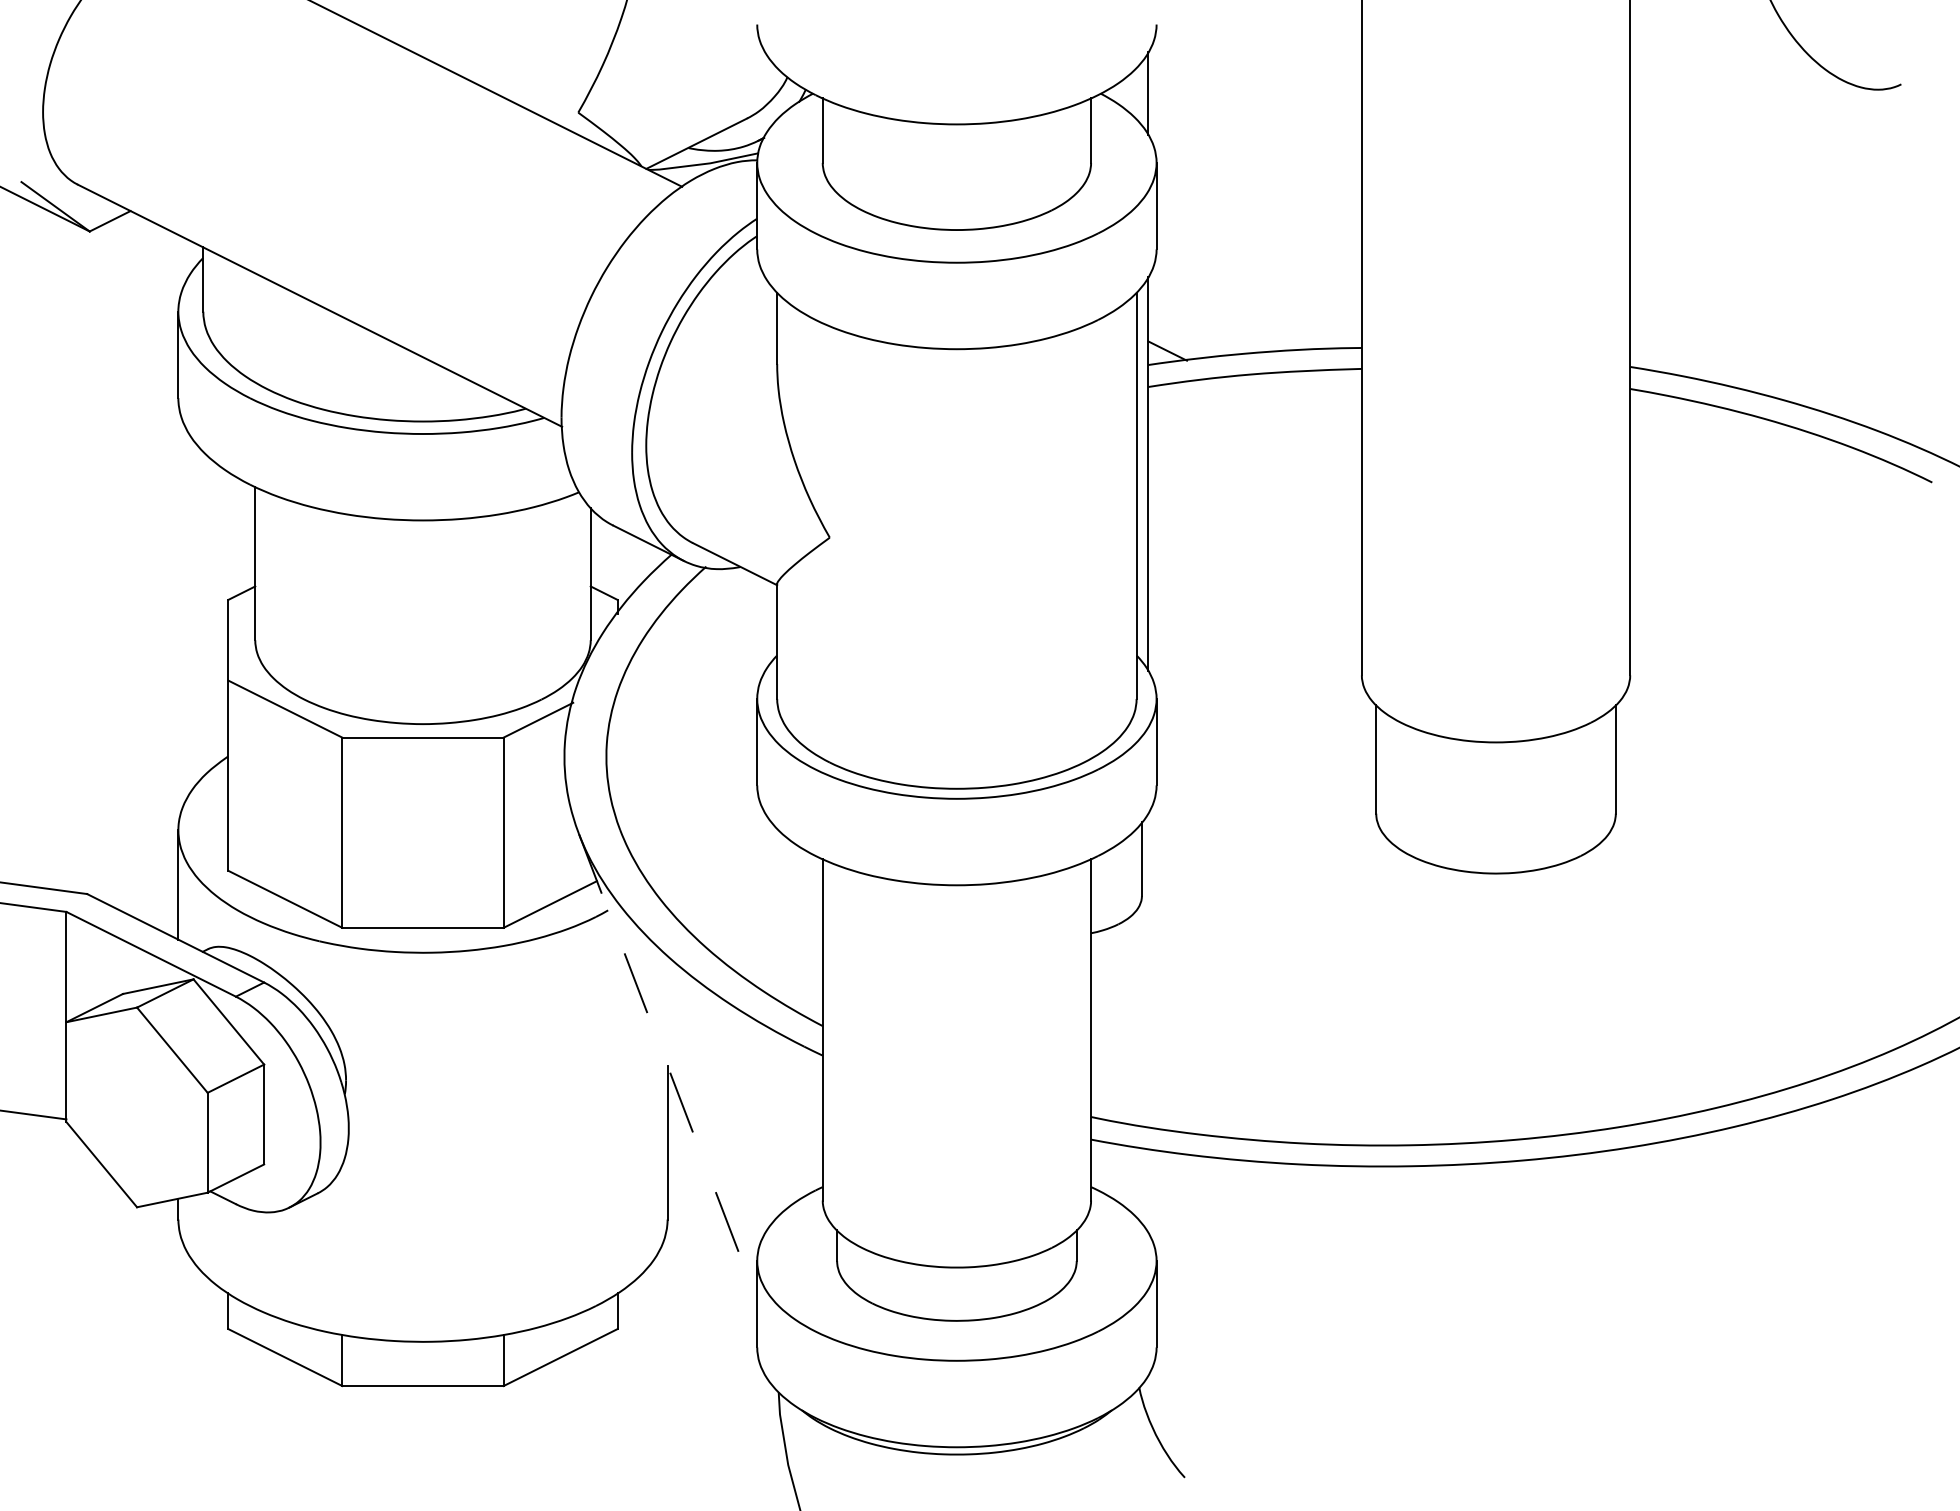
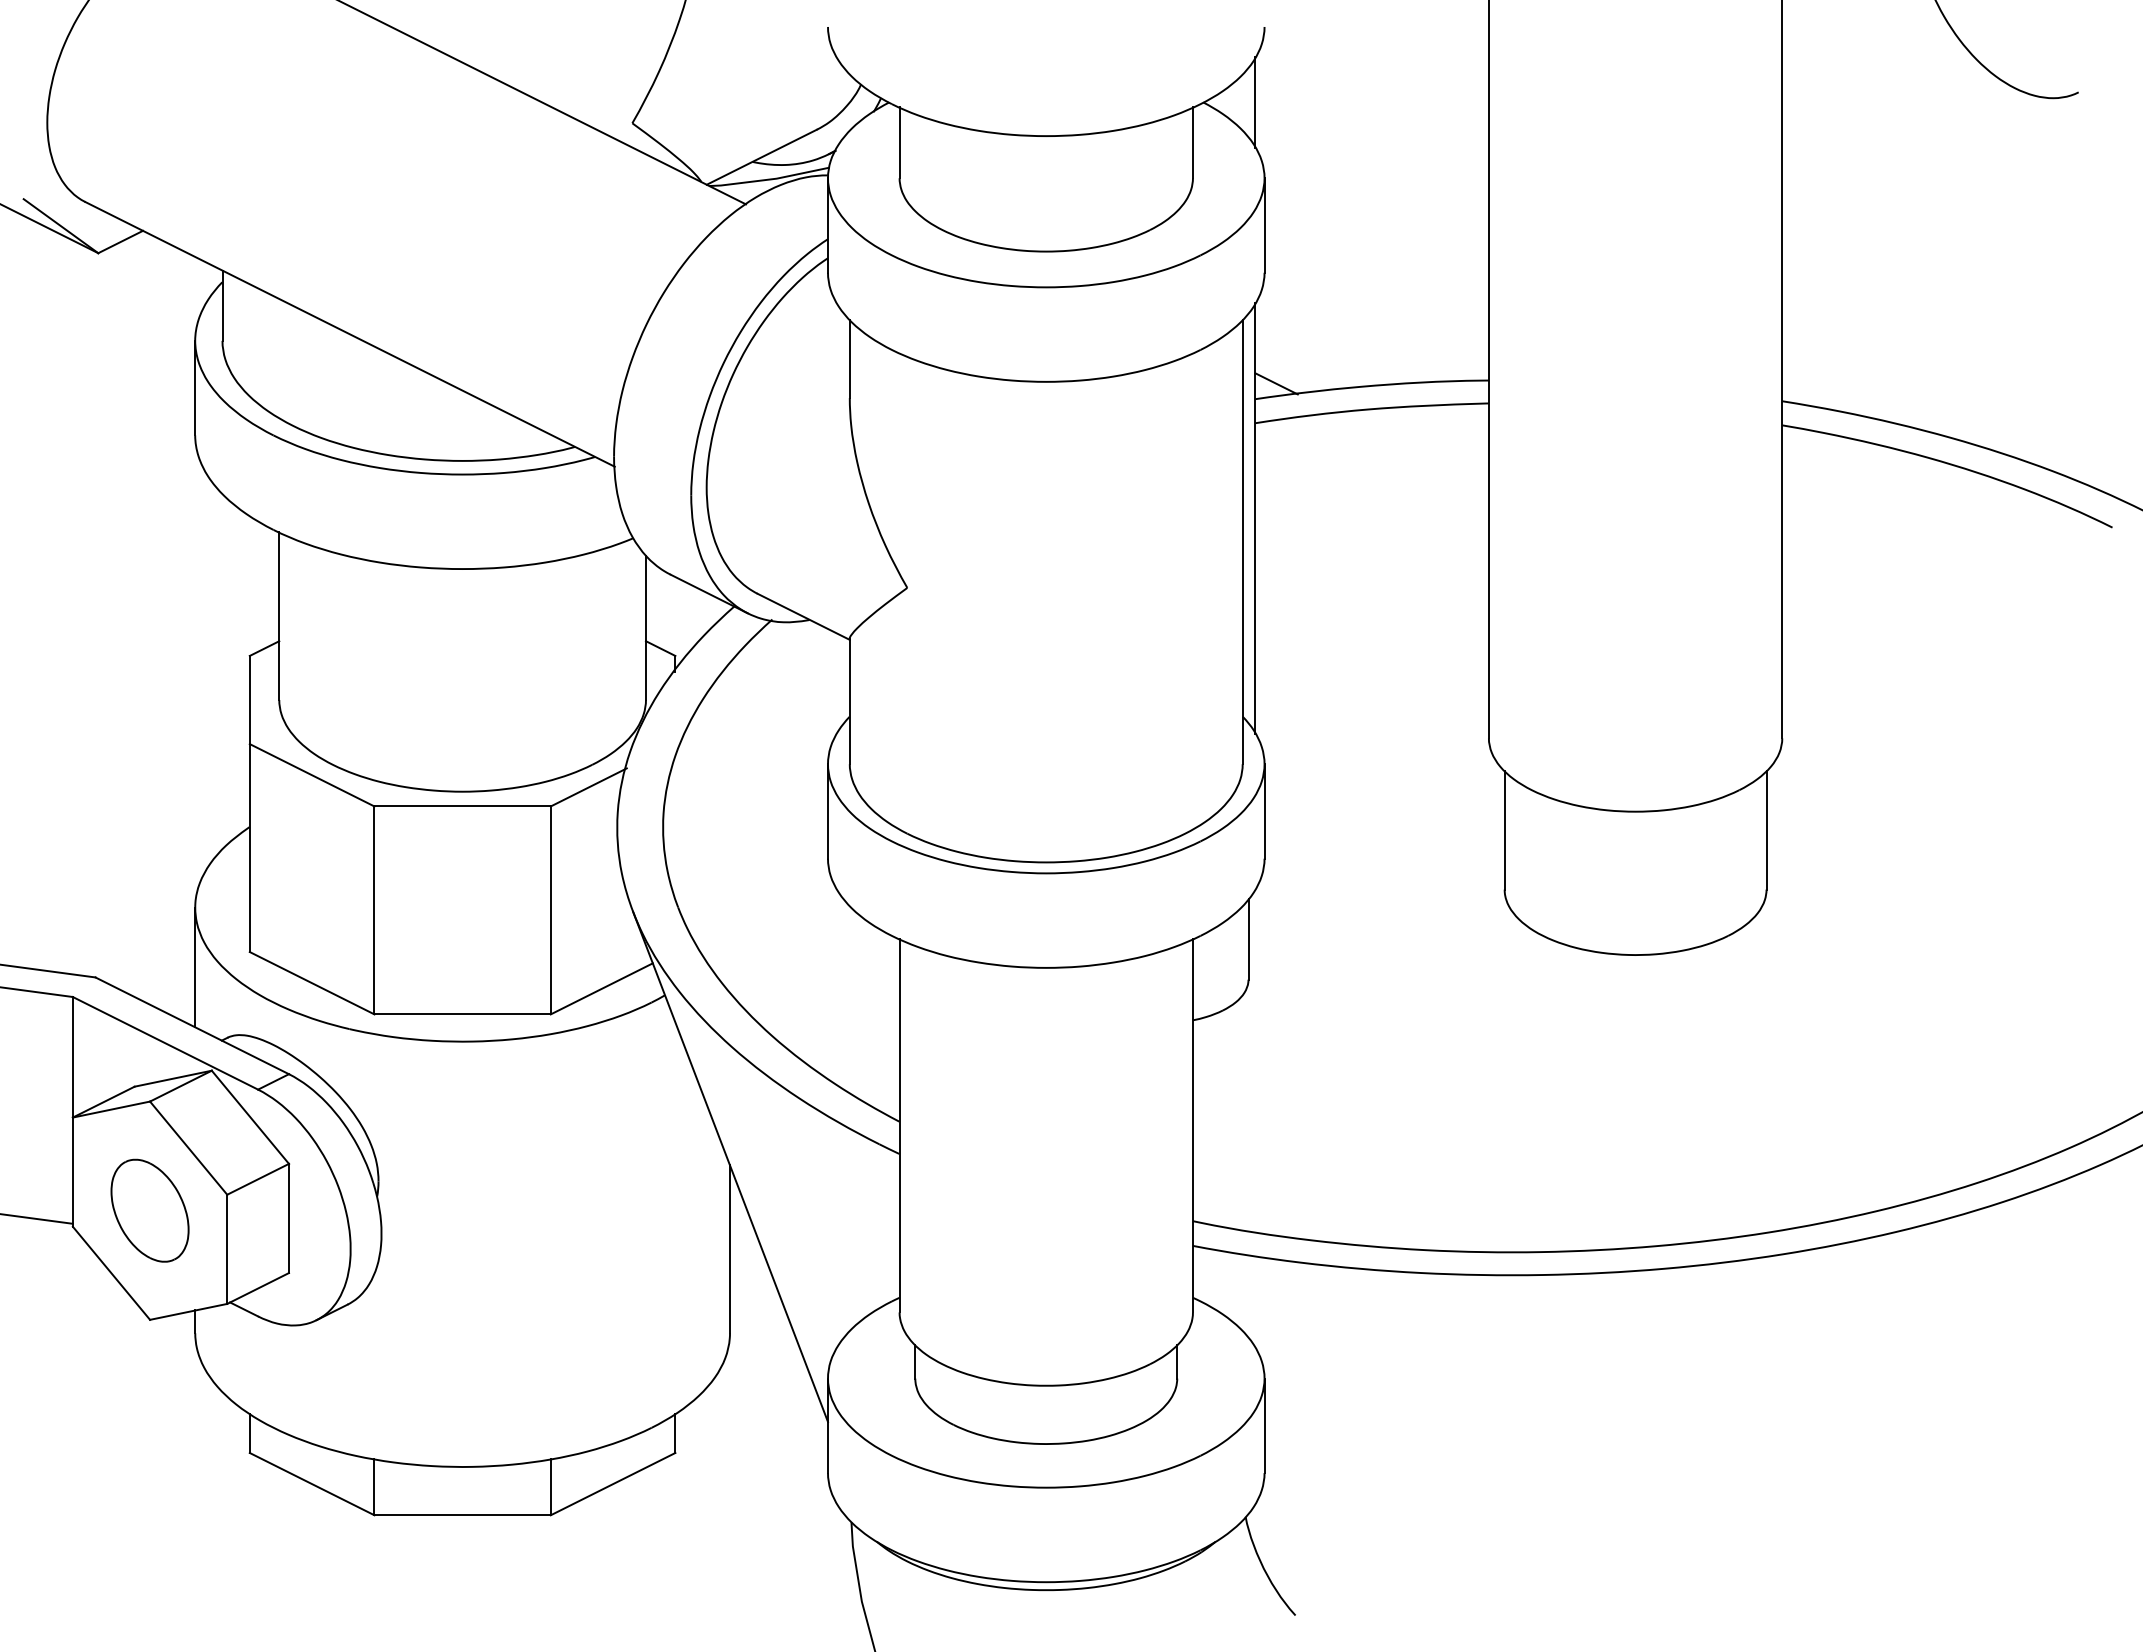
line: (668, 1067) -> (730, 1167), dashed -> solid
part: (136, 1107) -> (149, 1210), added

